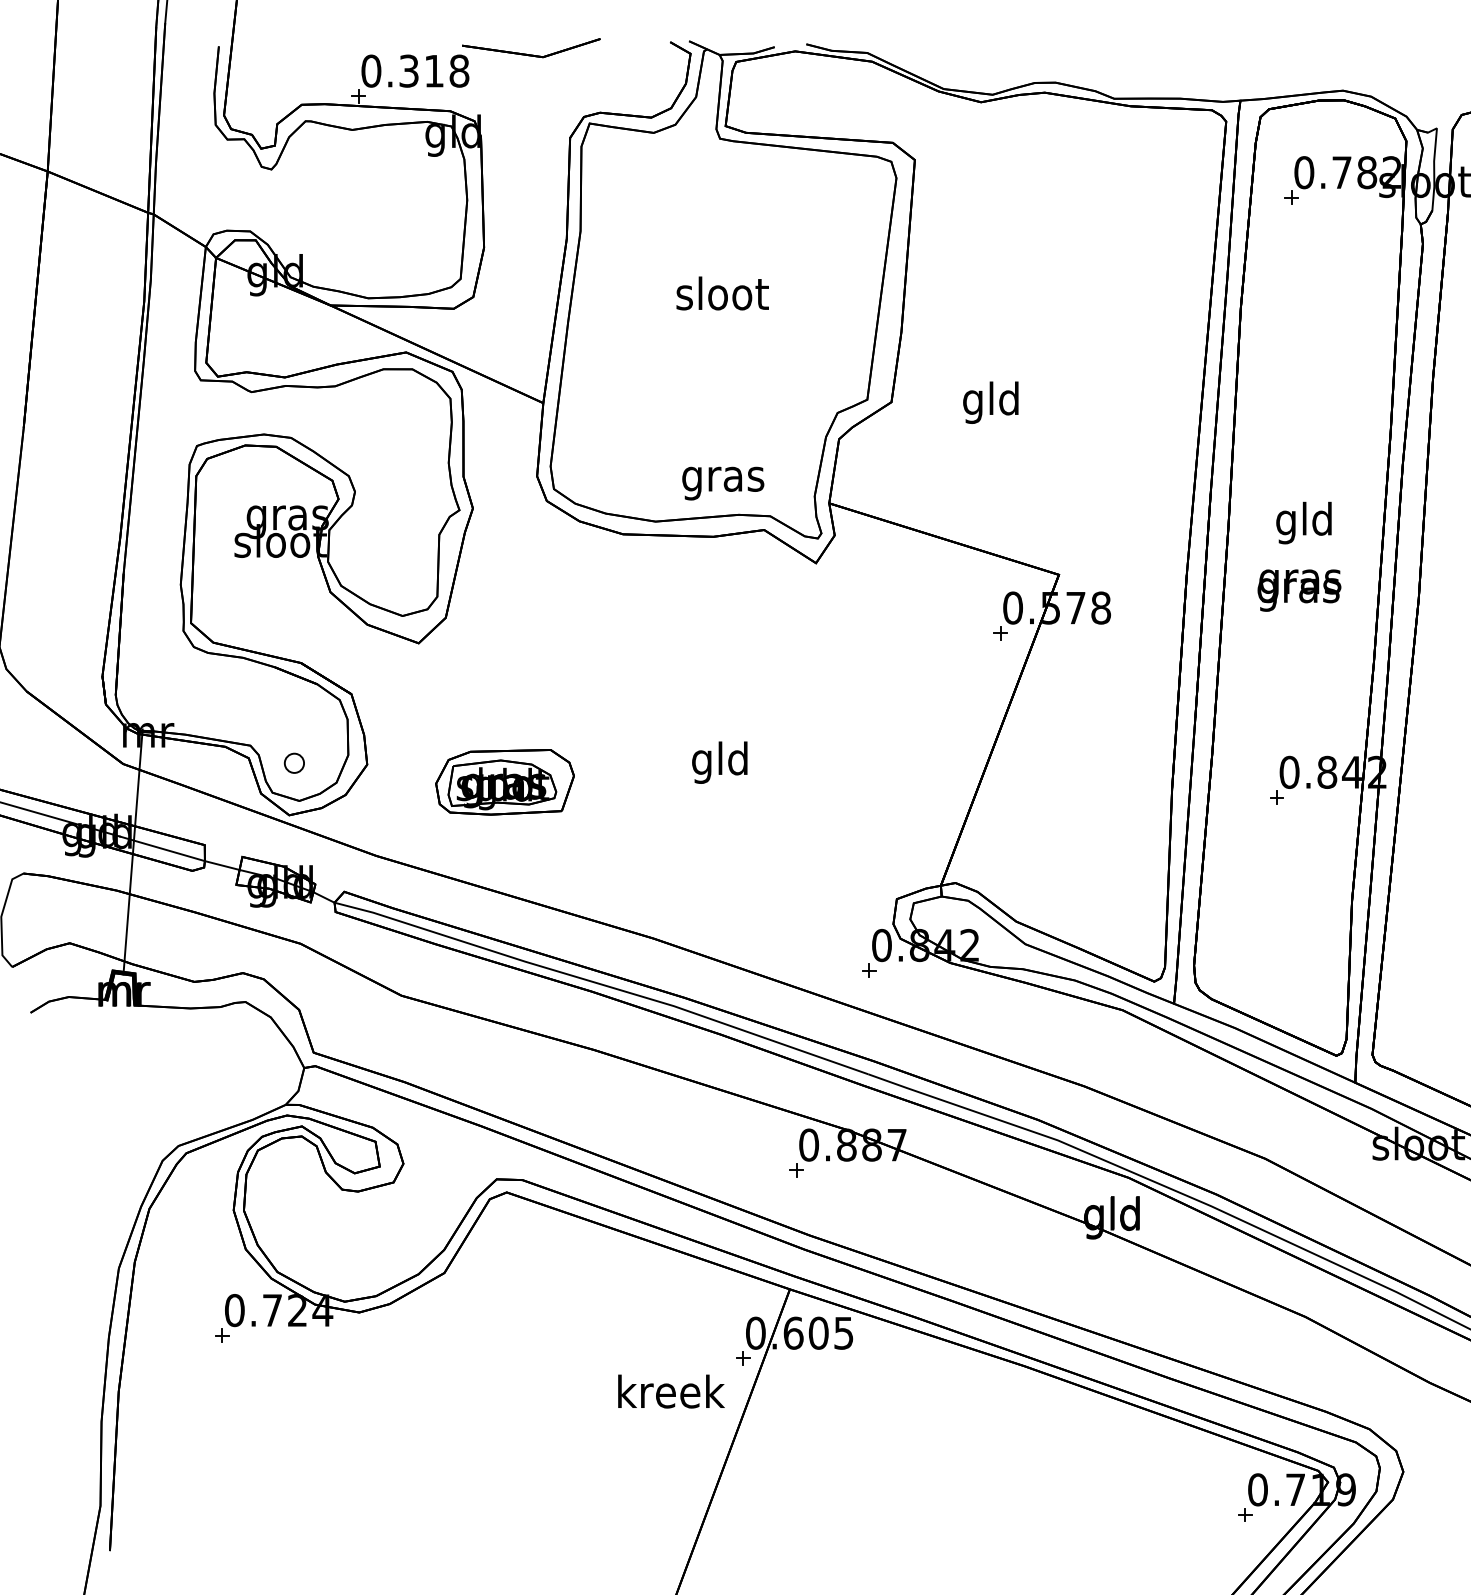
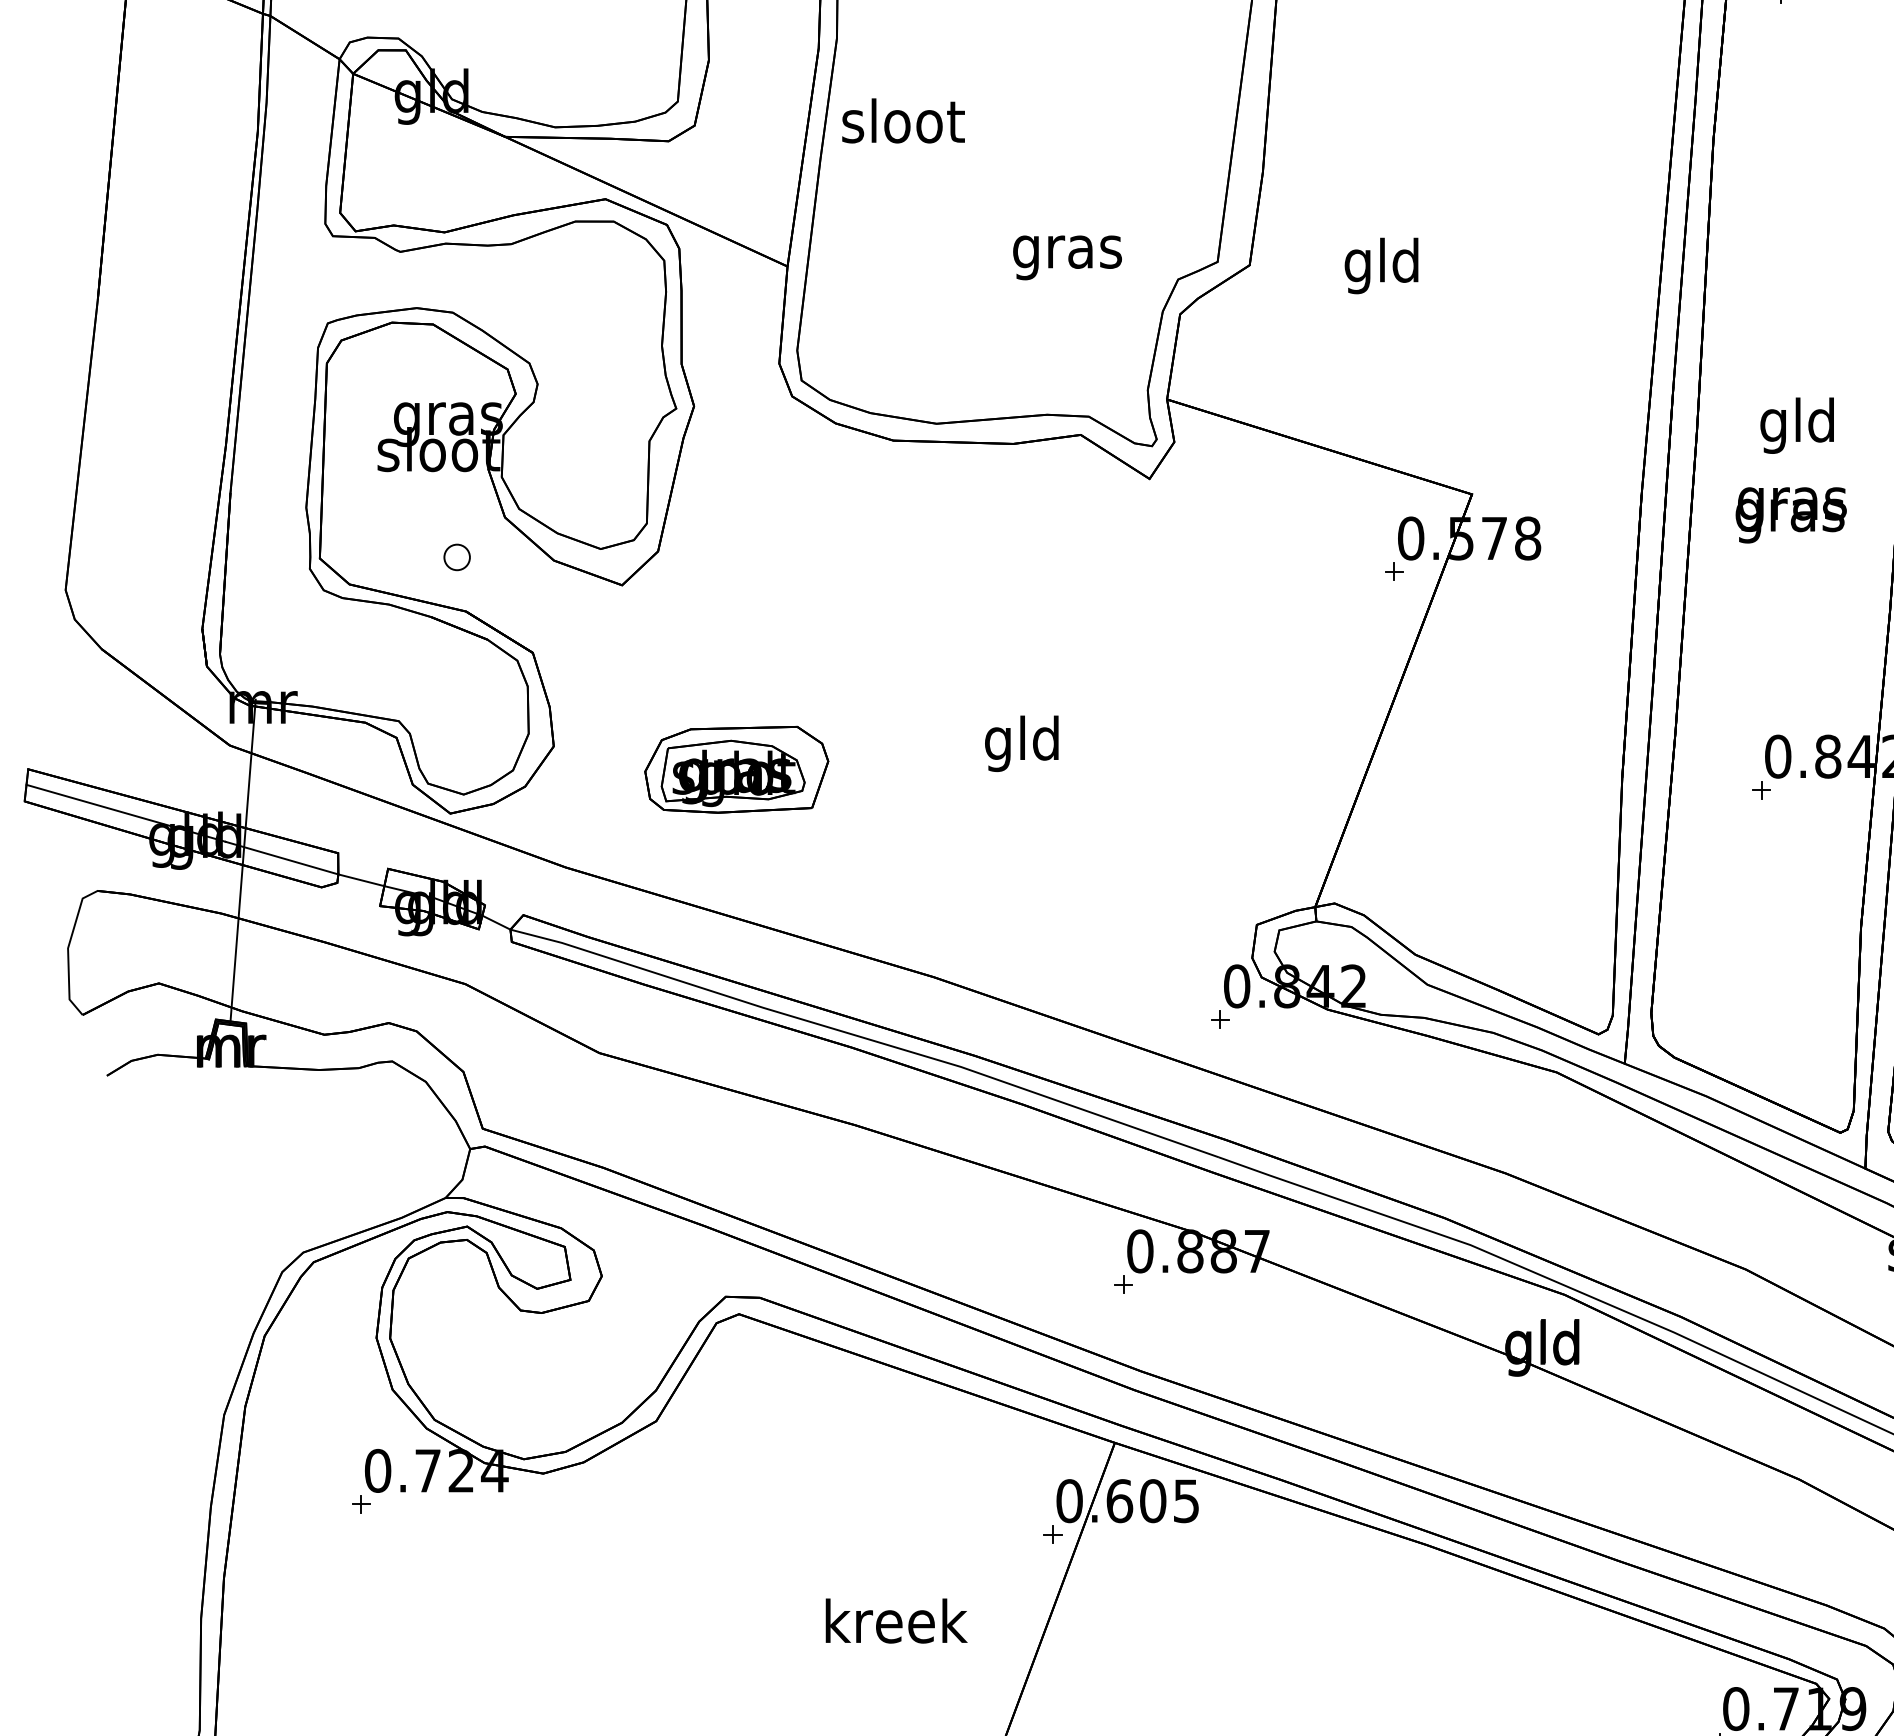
text: (722, 293) -> (903, 120), moved
text: (723, 483) -> (1067, 257), moved
part: (293, 762) -> (455, 556), moved
text: (671, 1391) -> (896, 1620), moved

